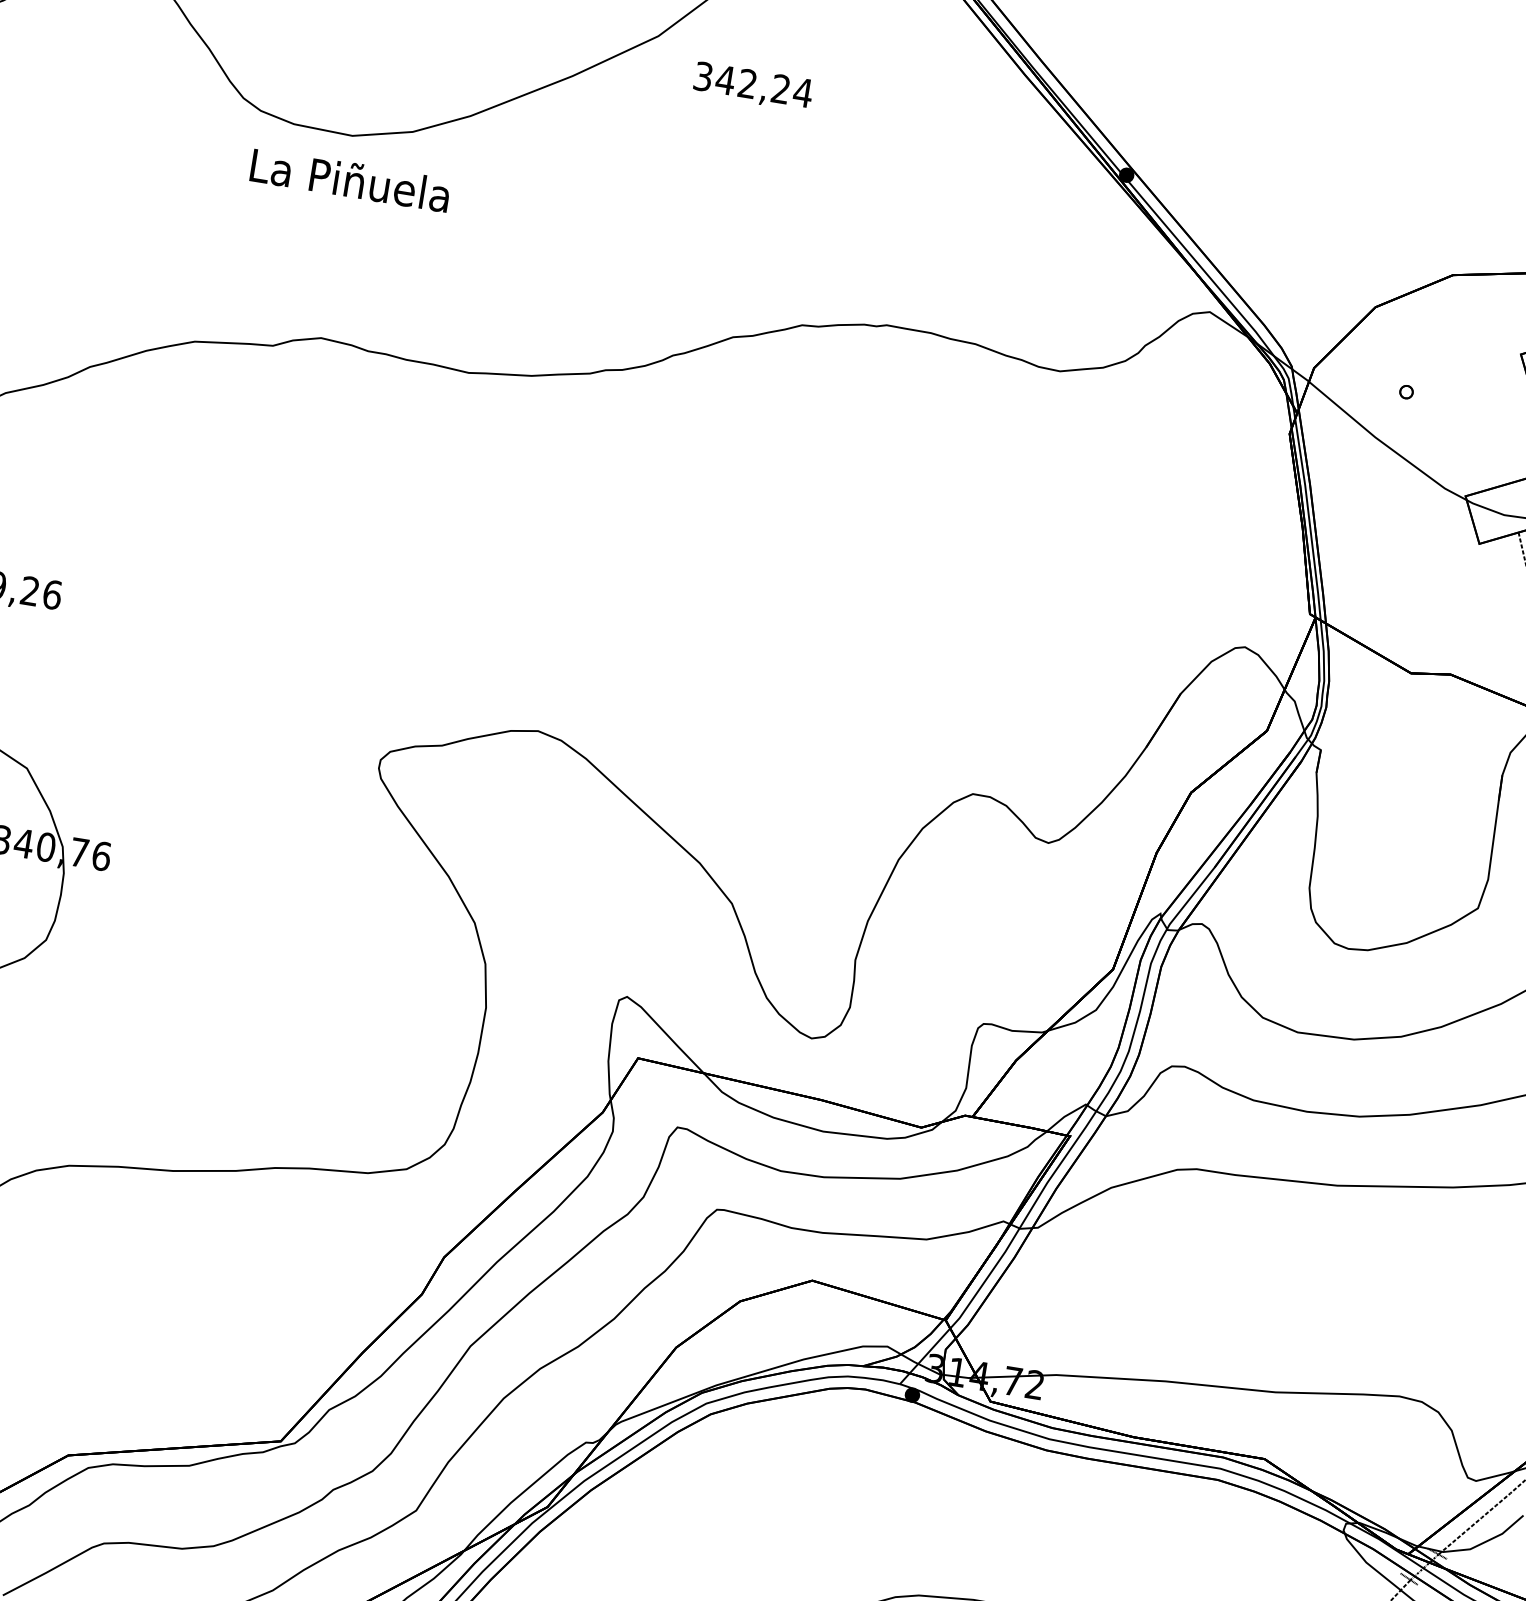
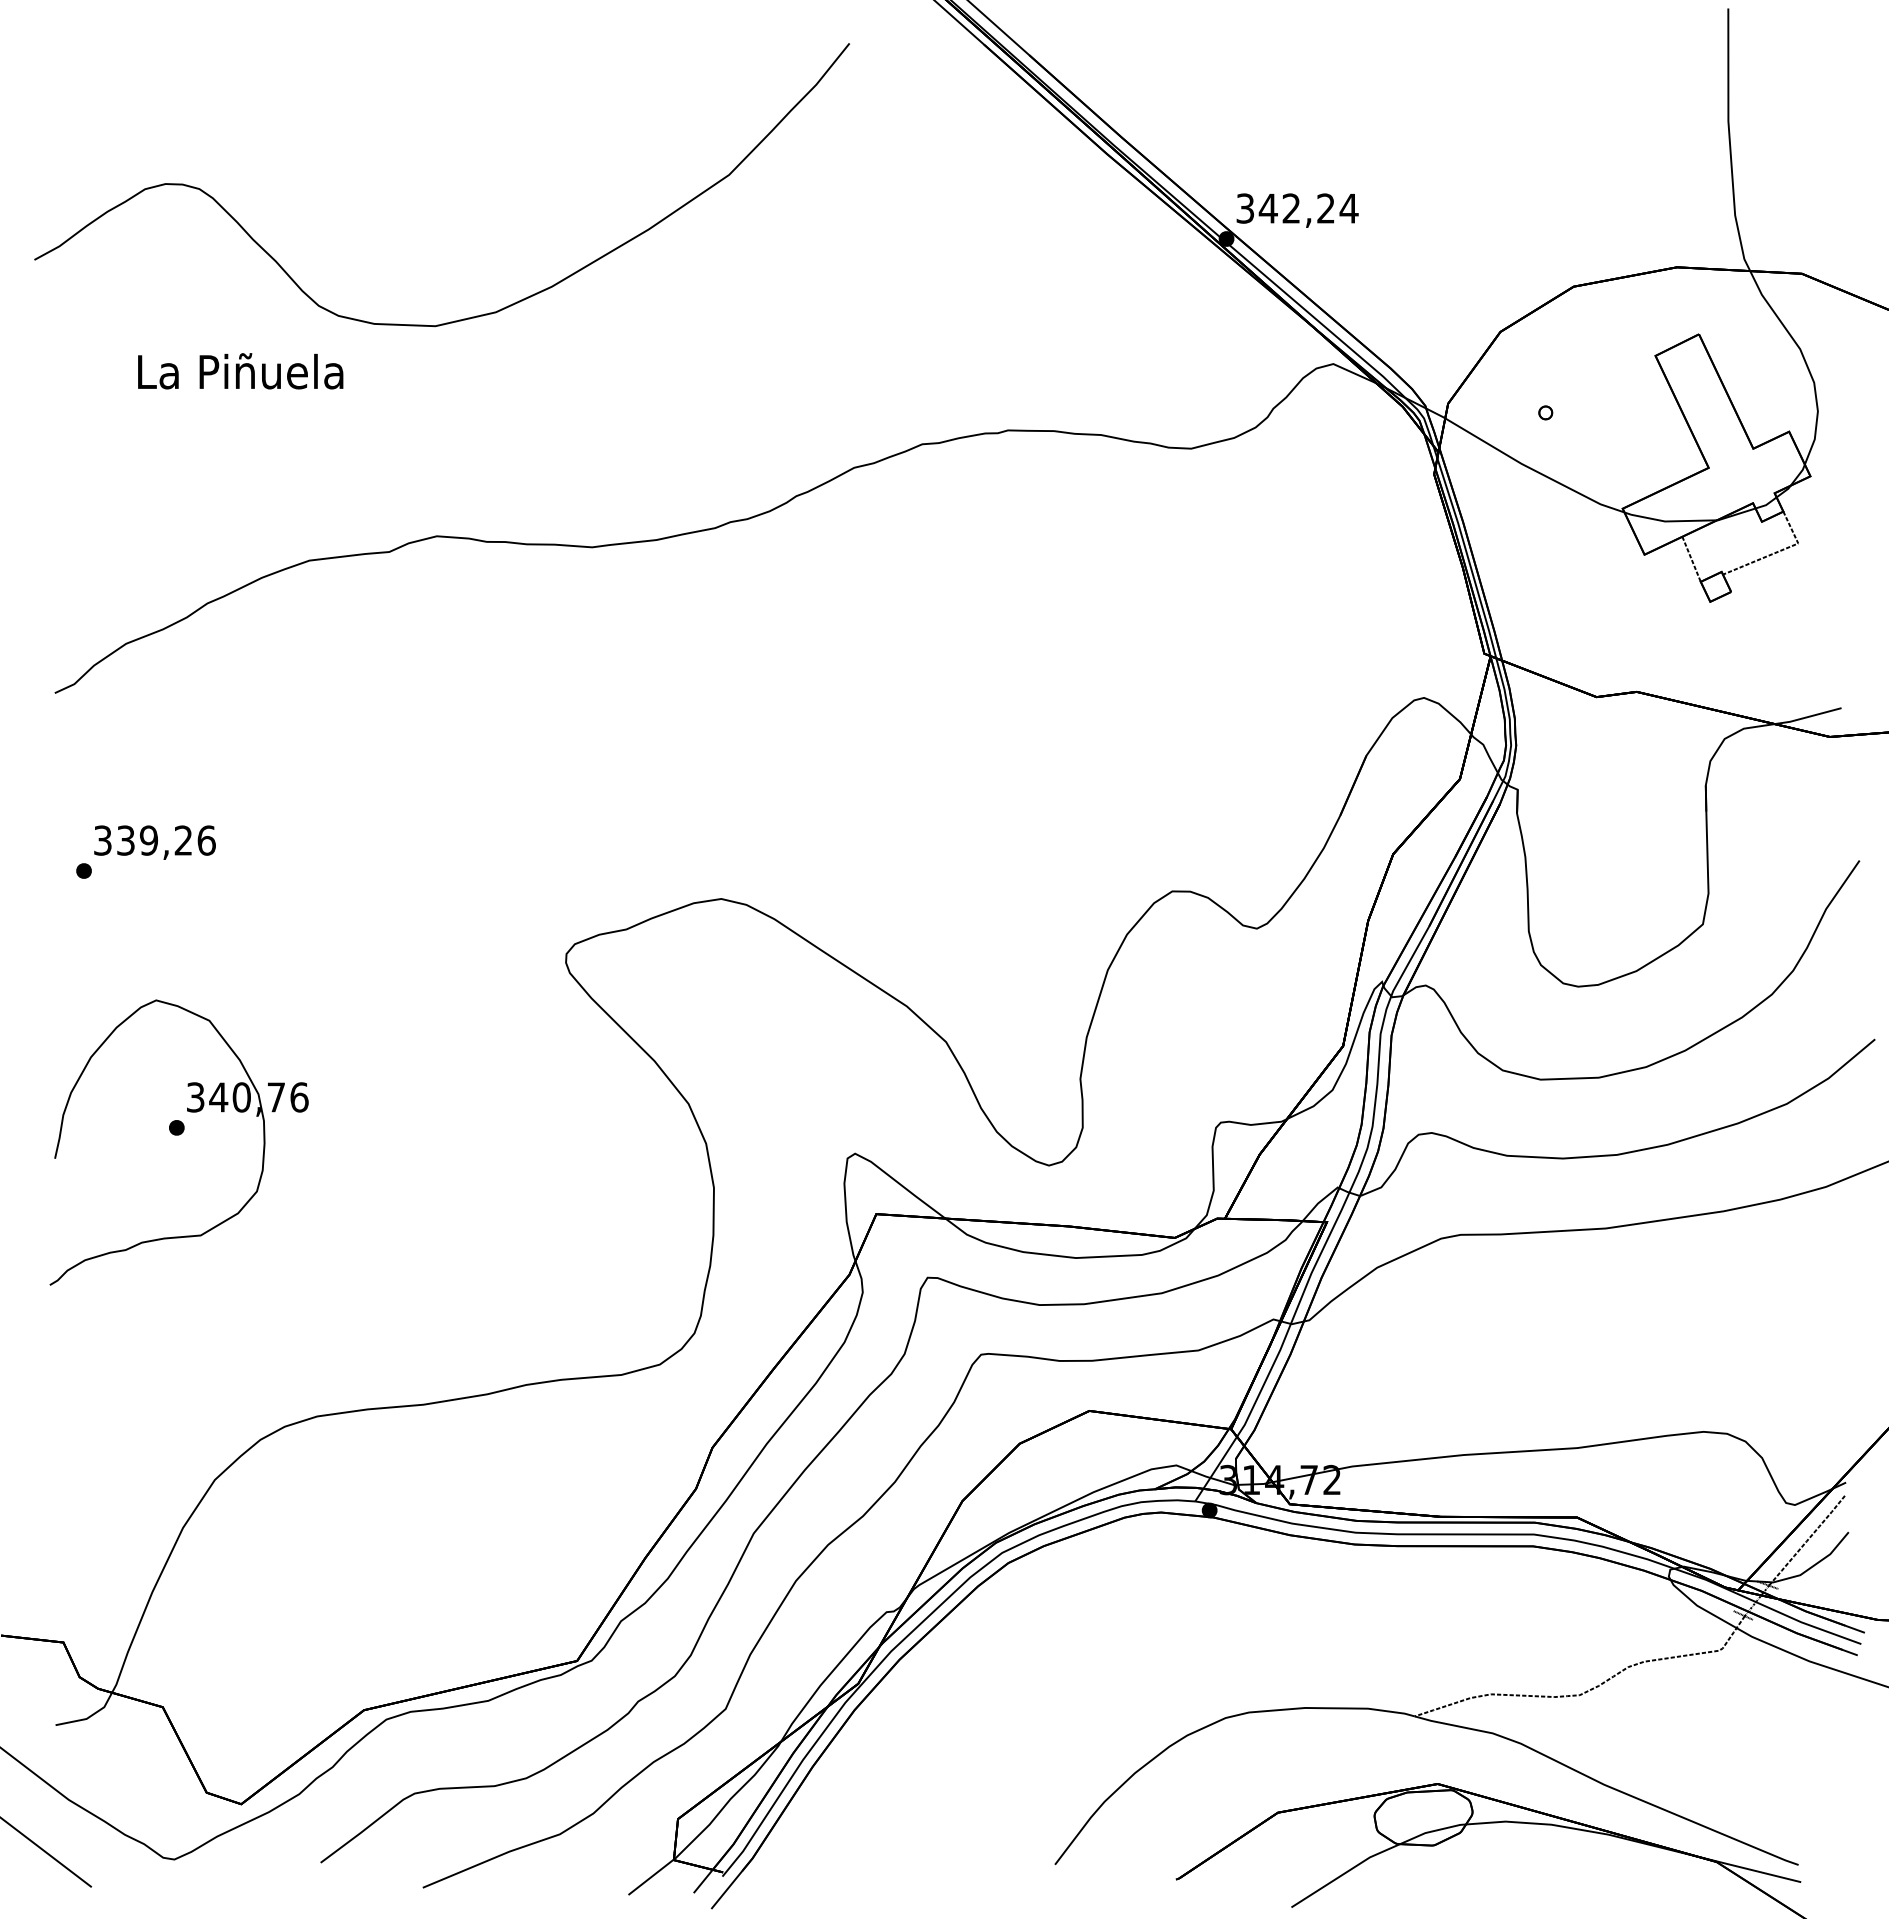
text: (753, 86) -> (1297, 210), moved
text: (350, 180) -> (240, 371), moved

